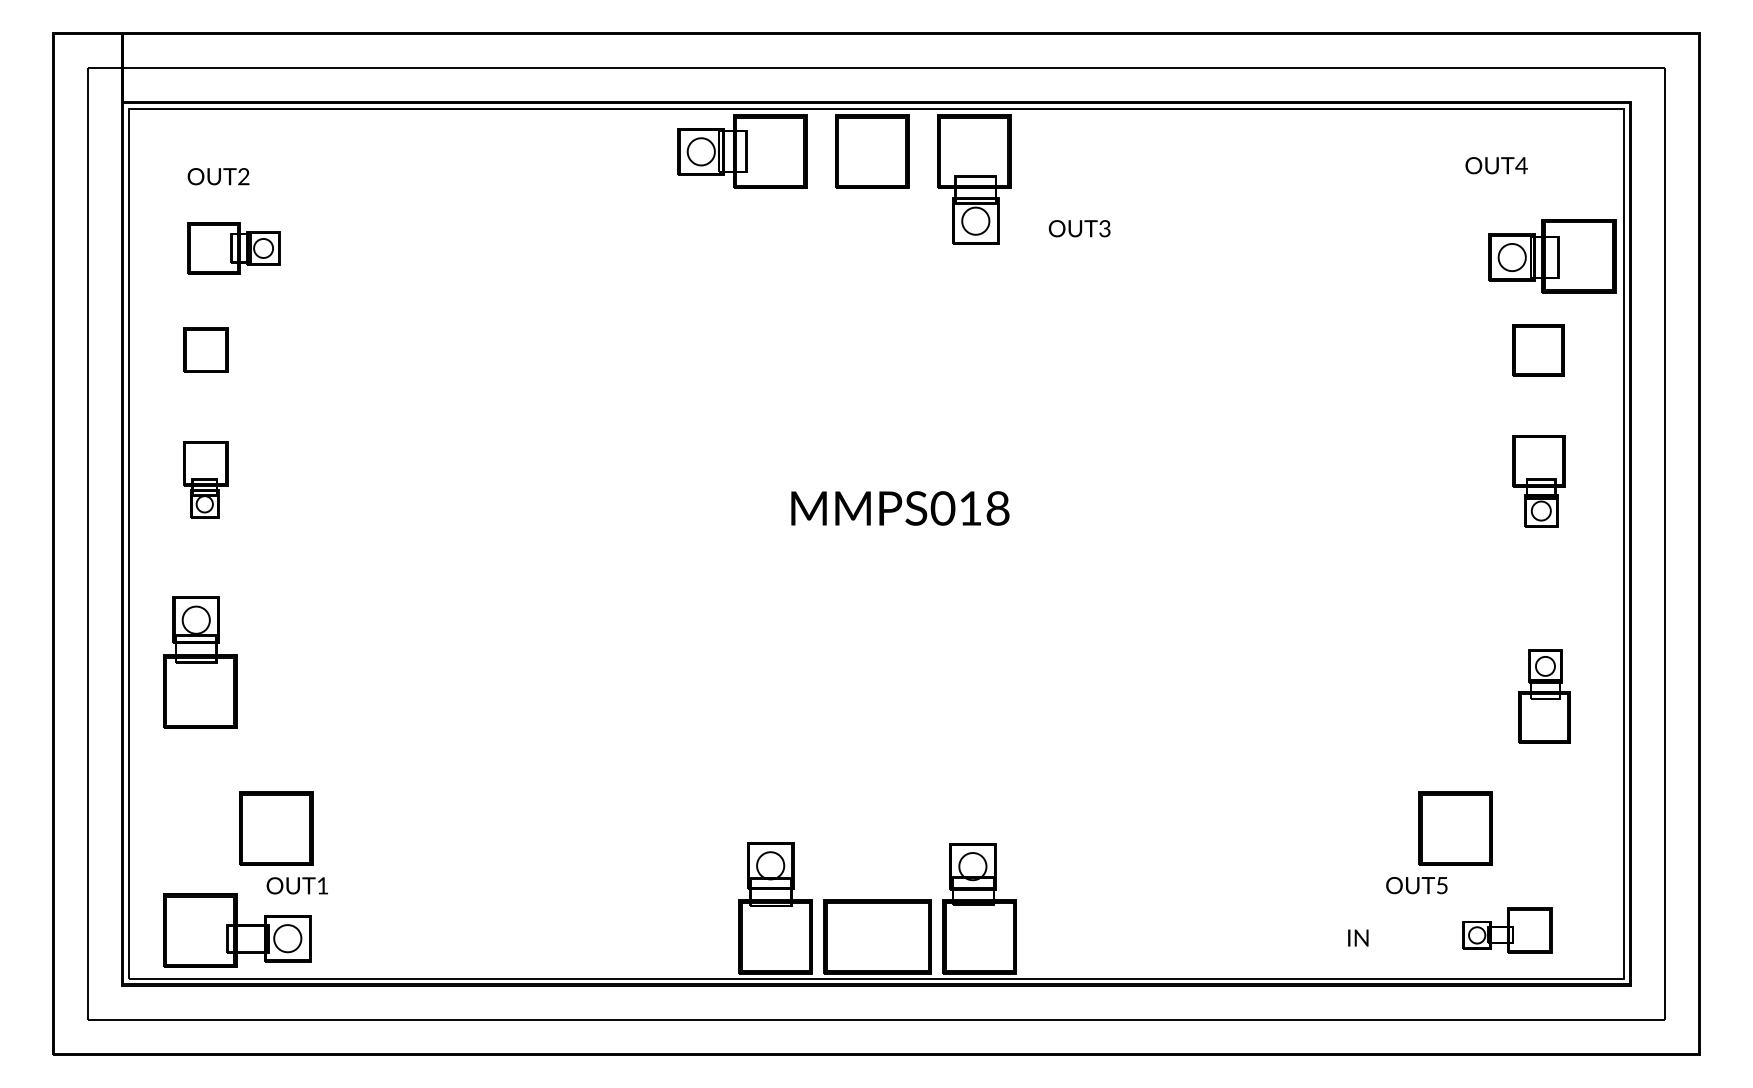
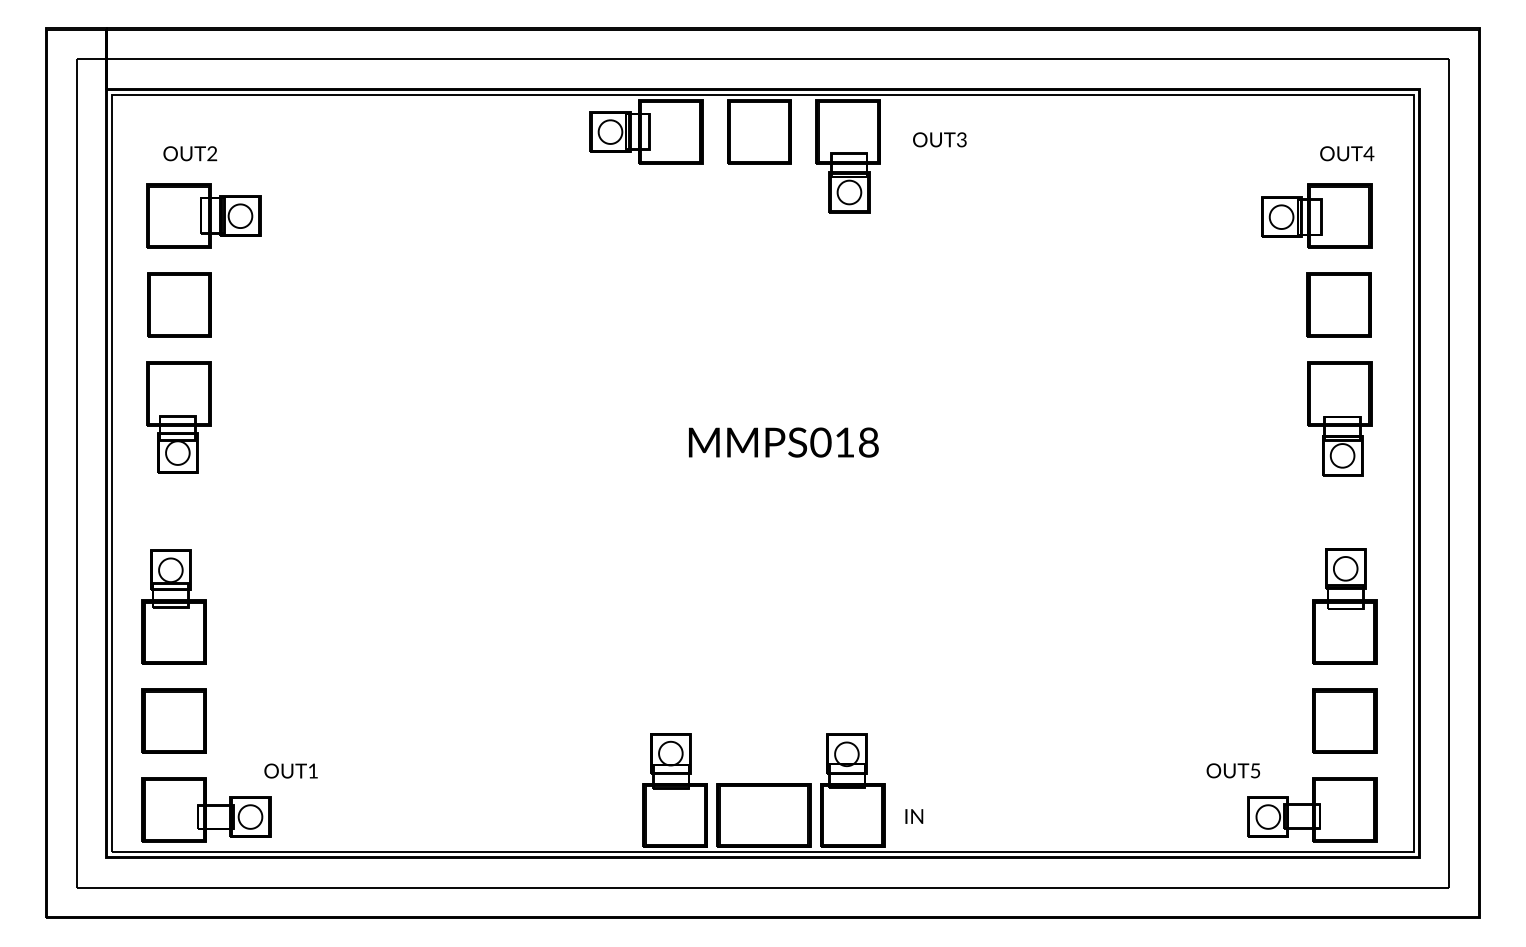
text: (1496, 165) -> (1347, 153), moved
text: (1079, 228) -> (939, 139), moved
part: (233, 248) -> (203, 216), size x1.43
part: (1552, 256) -> (1316, 216), moved
part: (205, 350) -> (178, 305), size x1.67
part: (1538, 350) -> (1339, 305), size x1.43
part: (205, 479) -> (178, 417), size x1.67
part: (1538, 481) -> (1339, 419), size x1.43
part: (200, 662) -> (174, 607), moved
part: (1544, 696) -> (1344, 606), size x1.43
part: (276, 828) -> (174, 721), moved
part: (1455, 828) -> (1344, 721), moved
text: (296, 885) -> (290, 770), moved
part: (1507, 930) -> (1312, 809), size x1.67
text: (1358, 937) -> (914, 816), moved

